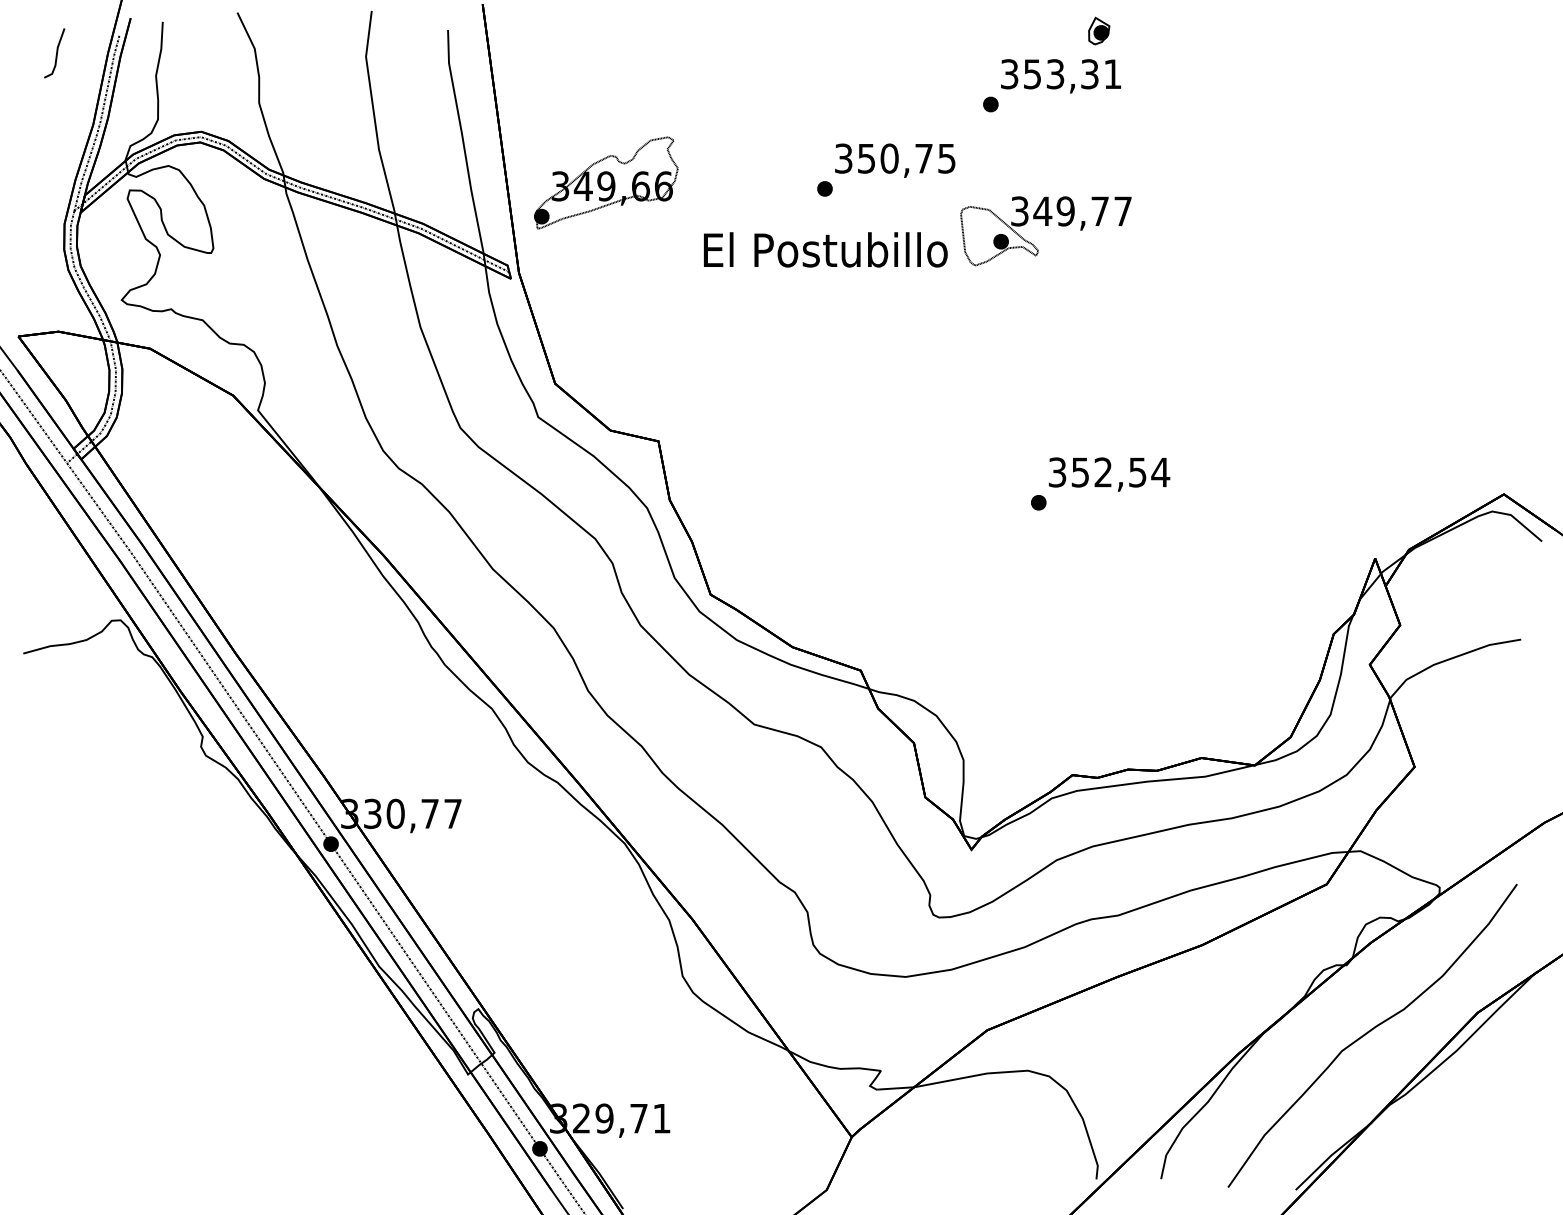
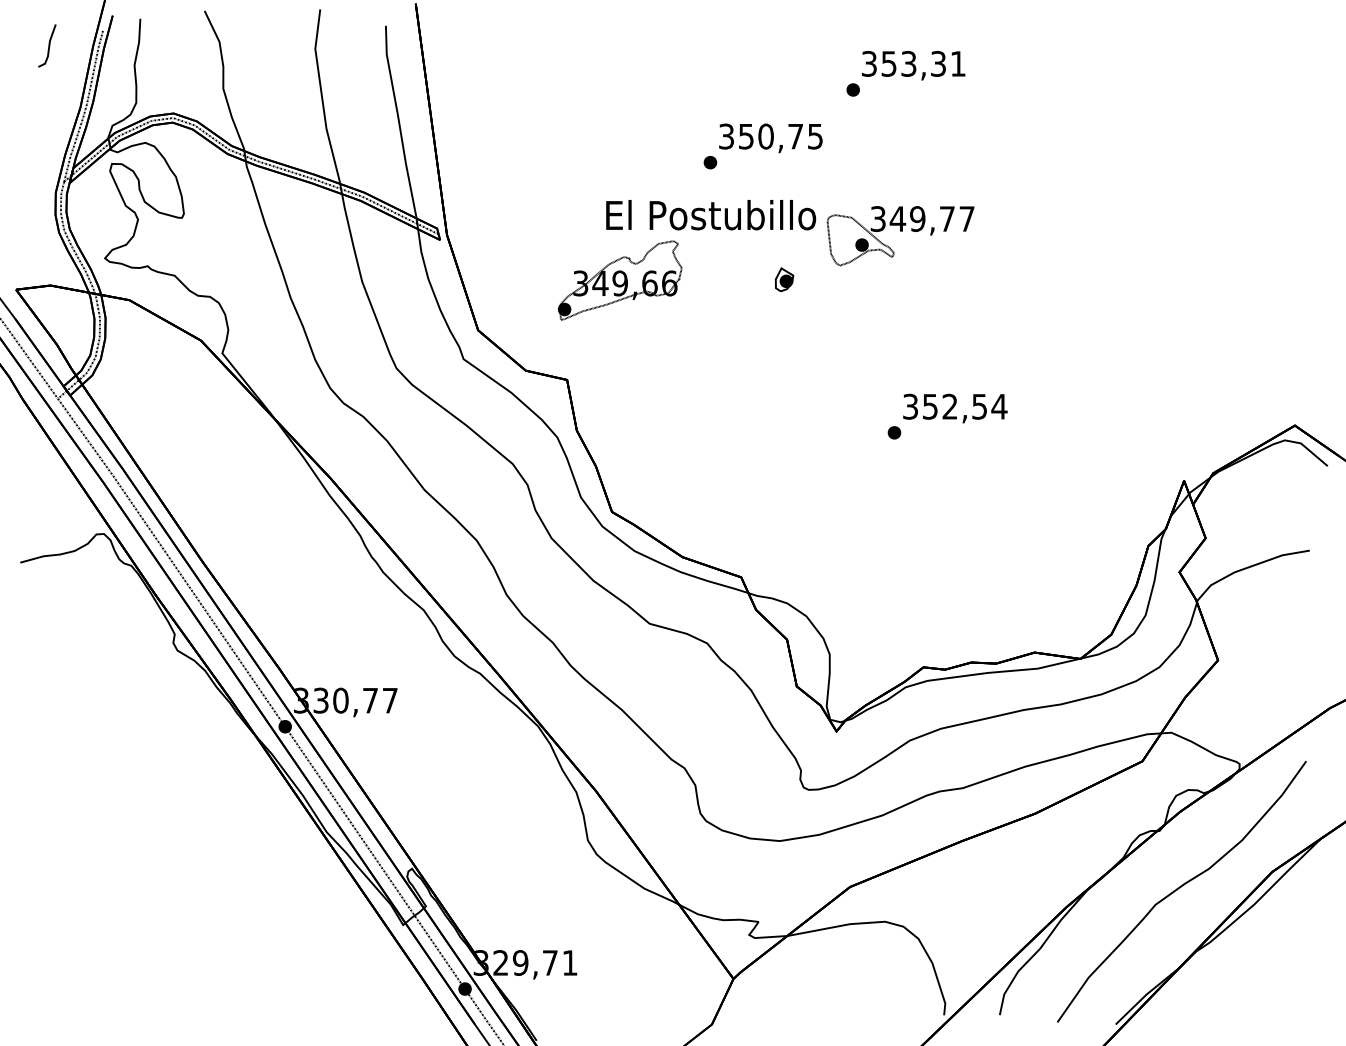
part: (1099, 30) -> (784, 279), moved
part: (606, 182) -> (620, 280), moved
part: (1045, 231) -> (900, 236), moved

